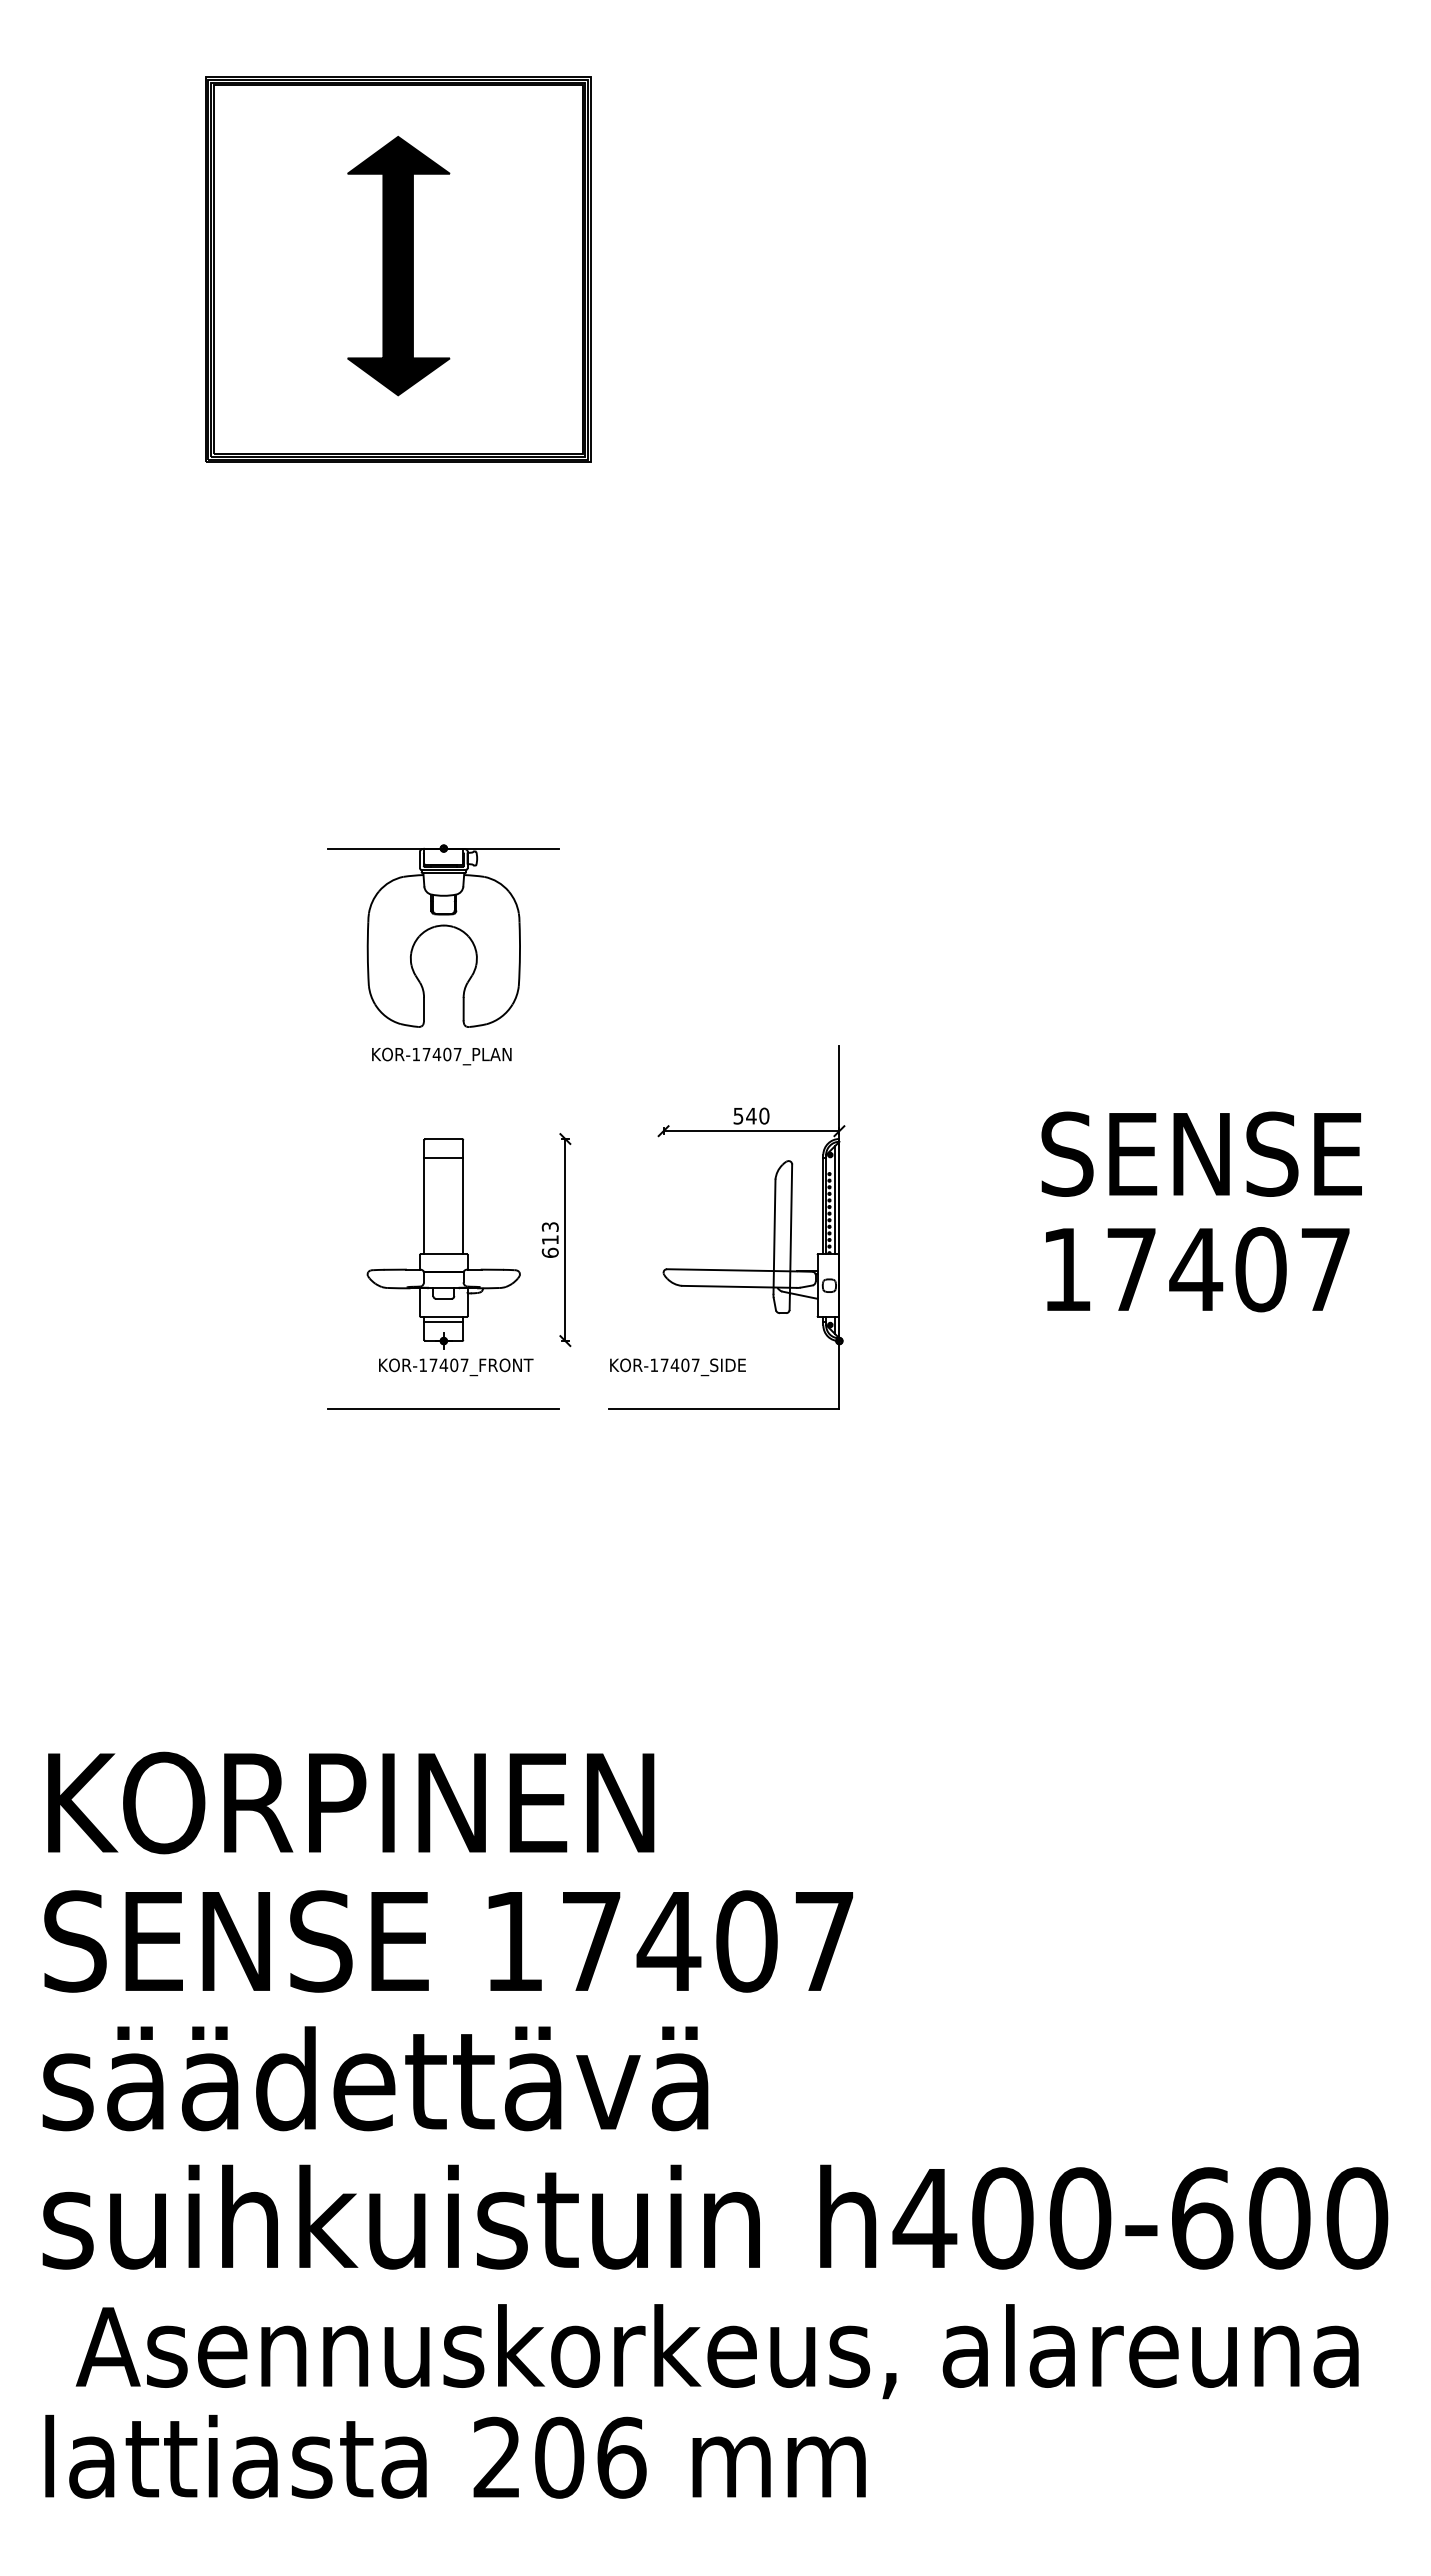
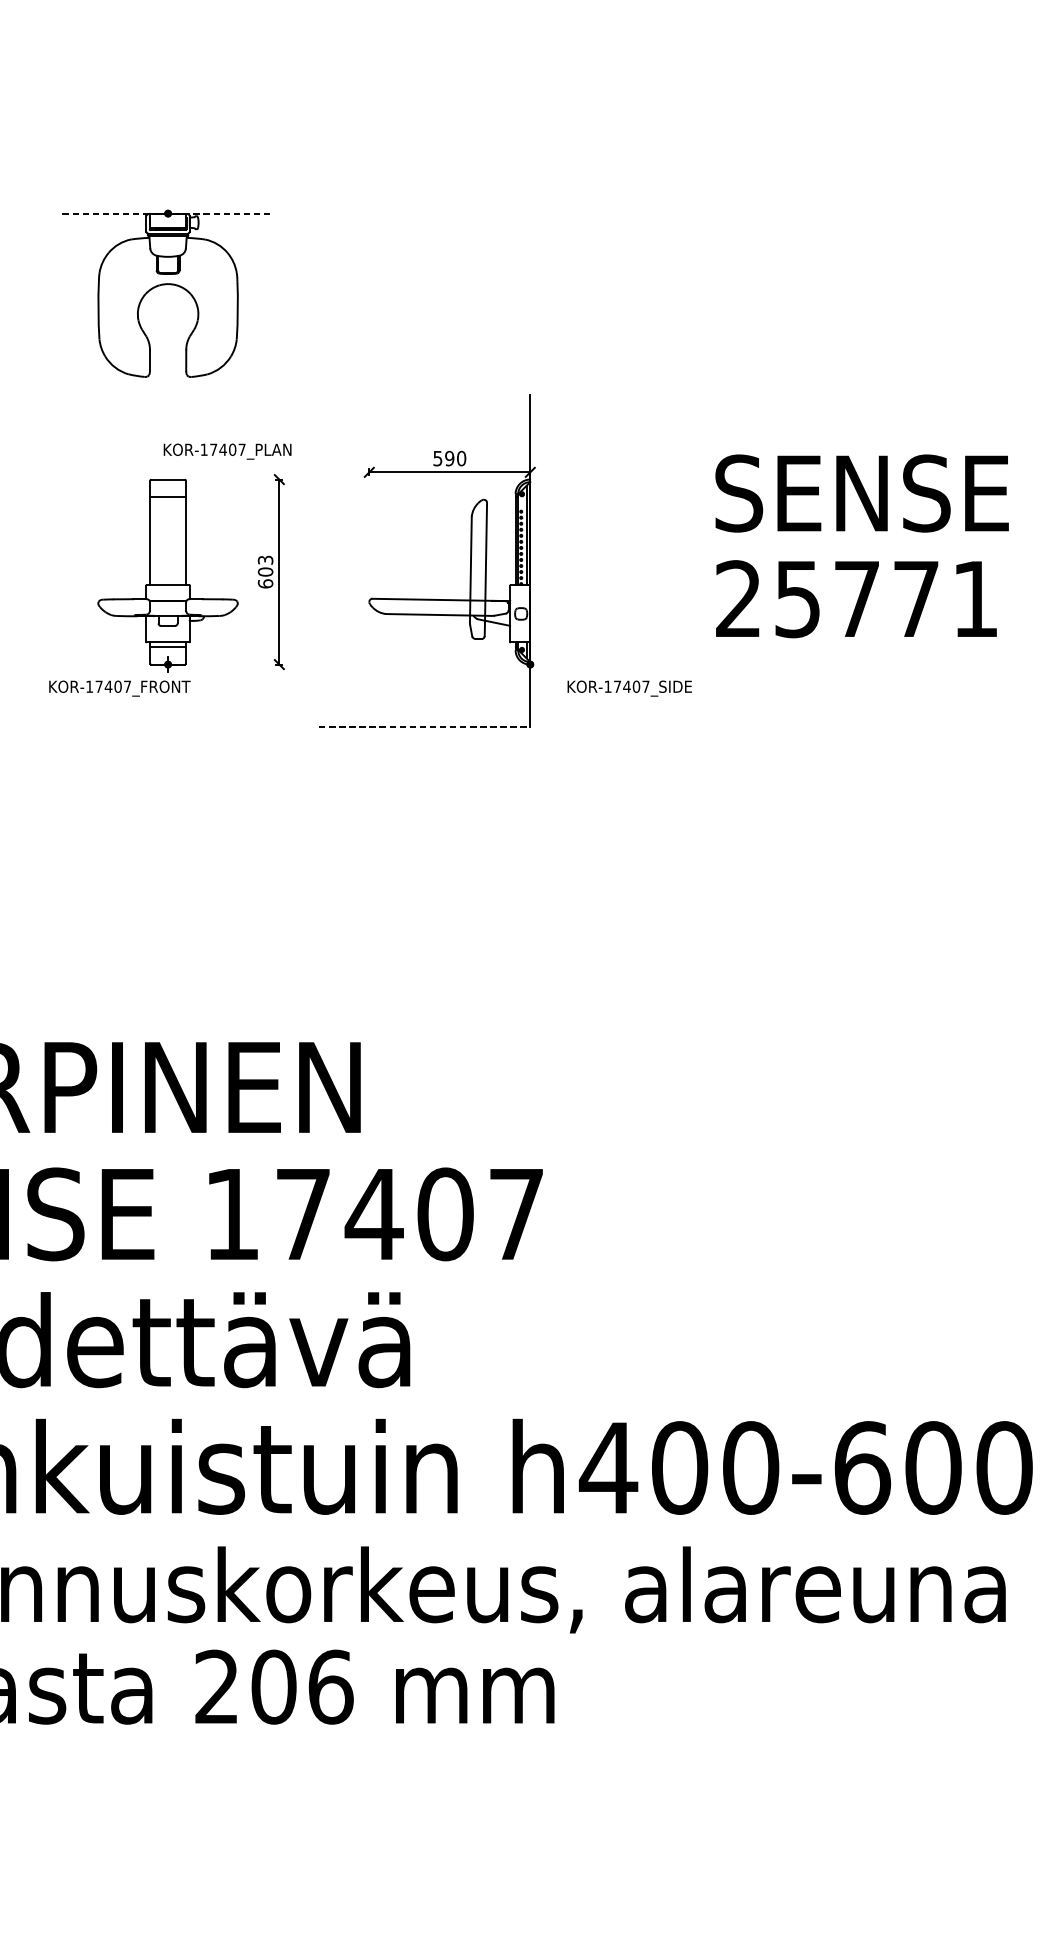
line: (444, 848) -> (168, 213), solid -> dashed
text: (441, 1056) -> (227, 451), moved
text: (751, 1115) -> (449, 458), 540 -> 590
text: (549, 1240) -> (264, 572), 613 -> 603
text: (1195, 1269) -> (856, 599), 17407 -> 25771
text: (456, 1367) -> (120, 688), moved
text: (677, 1367) -> (629, 688), moved
line: (443, 1408) -> (167, 726), removed
line: (724, 1408) -> (425, 726), solid -> dashed

